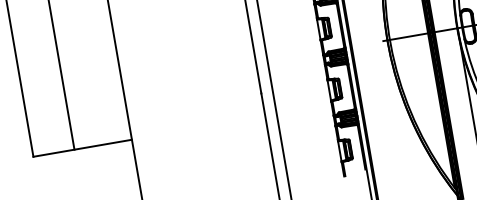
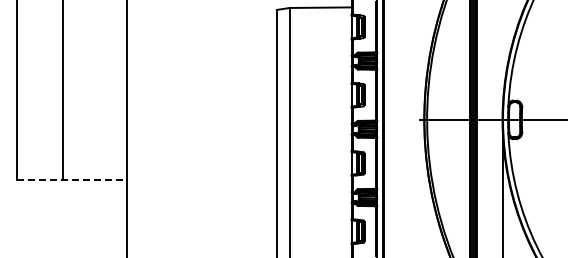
line: (82, 148) -> (72, 180), solid -> dashed

